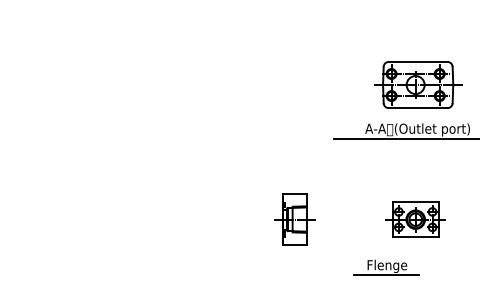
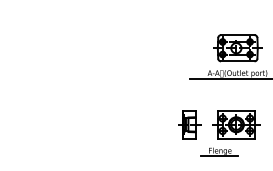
part: (294, 219) -> (189, 124), moved
part: (415, 219) -> (236, 124), size x1.43

